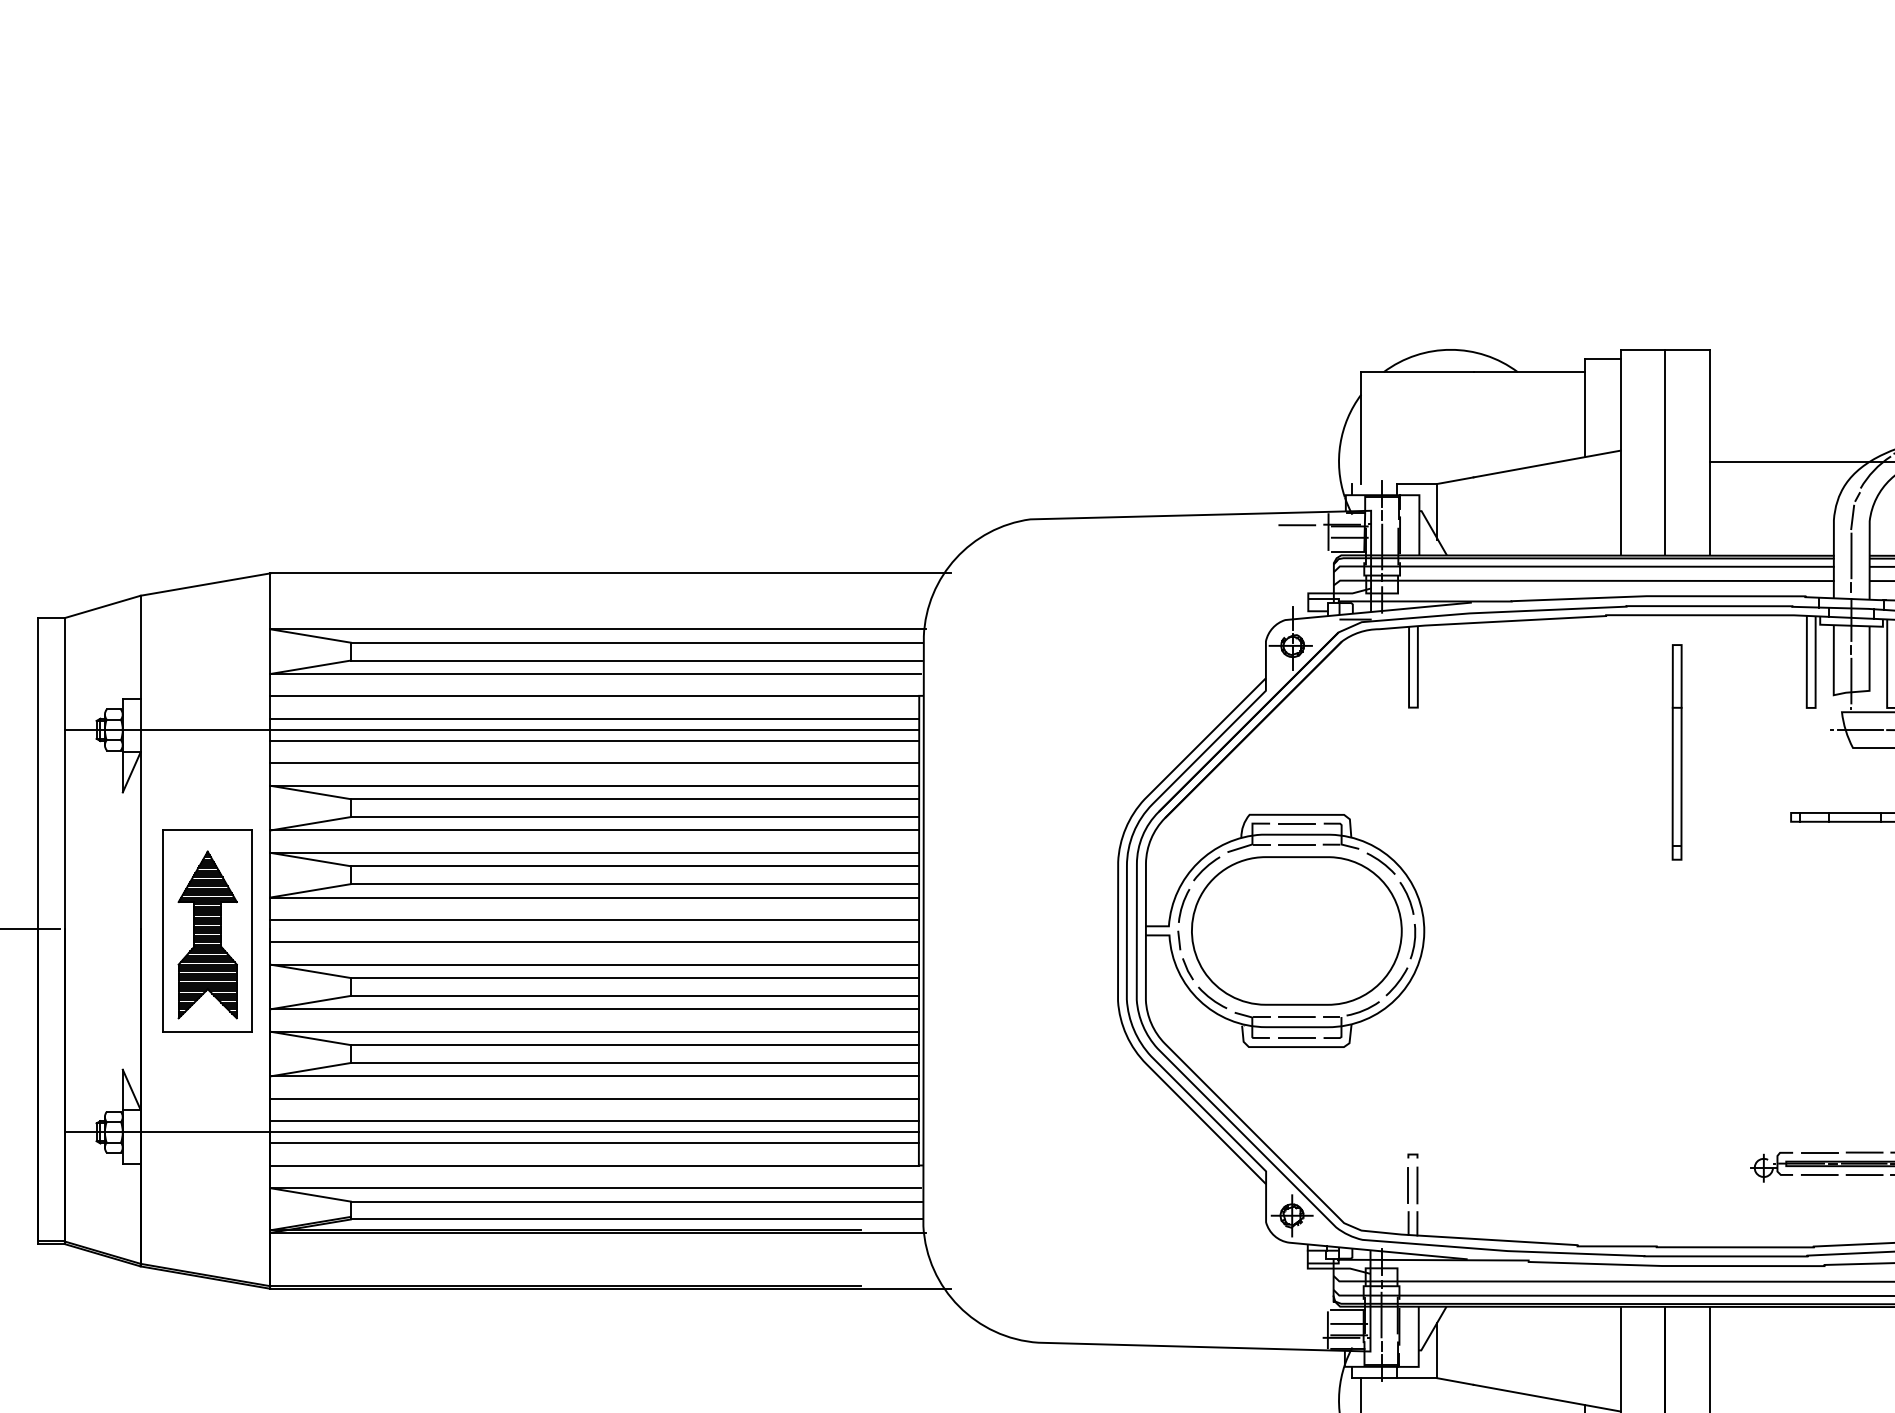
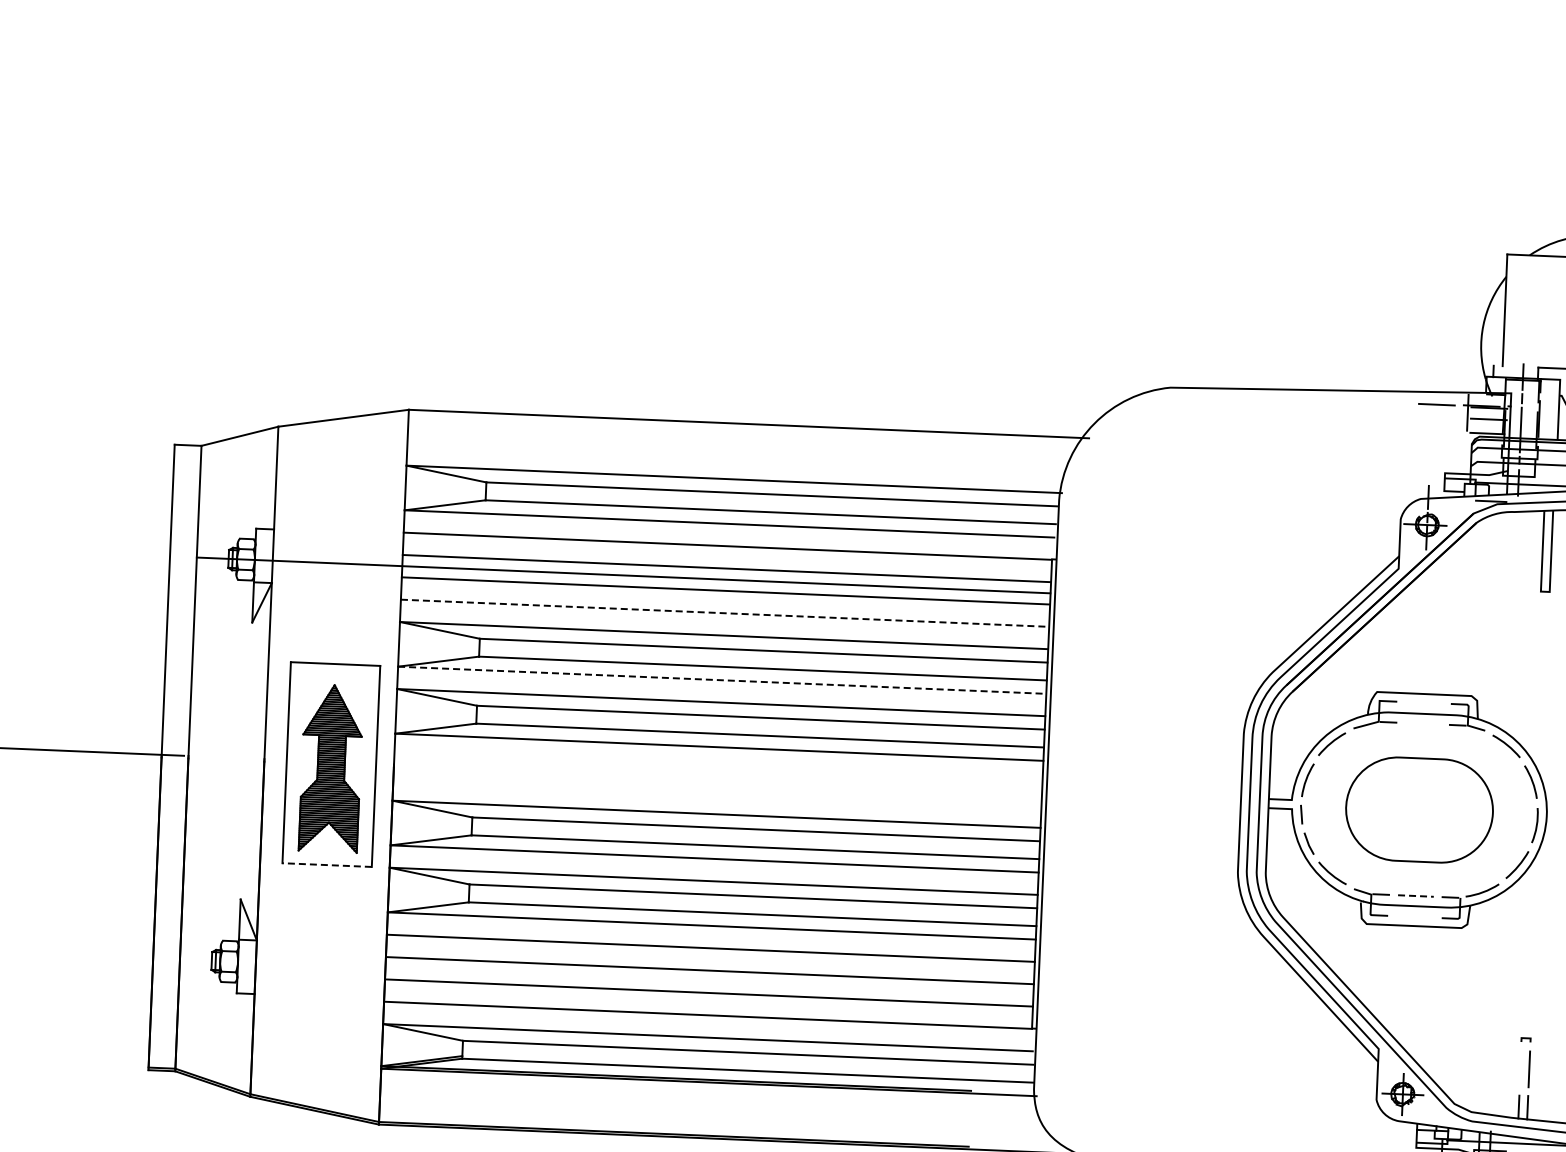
line: (595, 763) -> (725, 613), solid -> dashed
line: (1296, 823) -> (1423, 702), removed
line: (595, 830) -> (722, 680), solid -> dashed
line: (1296, 844) -> (1422, 723), removed
line: (594, 919) -> (718, 769), removed
part: (1296, 930) -> (1419, 809), size x0.7
line: (594, 942) -> (717, 792), removed
line: (1296, 1017) -> (1415, 896), solid -> dashed
line: (207, 1031) -> (326, 864), solid -> dashed
line: (1296, 1038) -> (1414, 917), removed
line: (491, 1132) -> (606, 977), removed
line: (1408, 1185) -> (1520, 1069), removed

